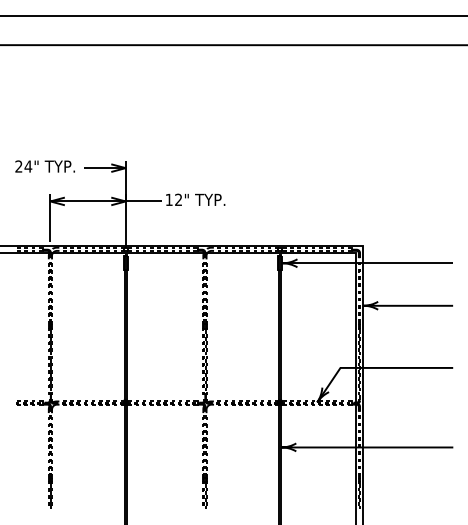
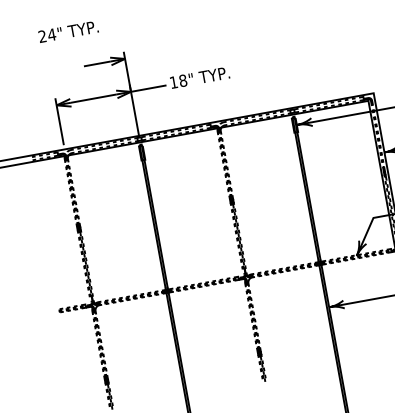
text: (44, 166) -> (67, 31), moved
text: (178, 199) -> (182, 80), 12" -> 18"

